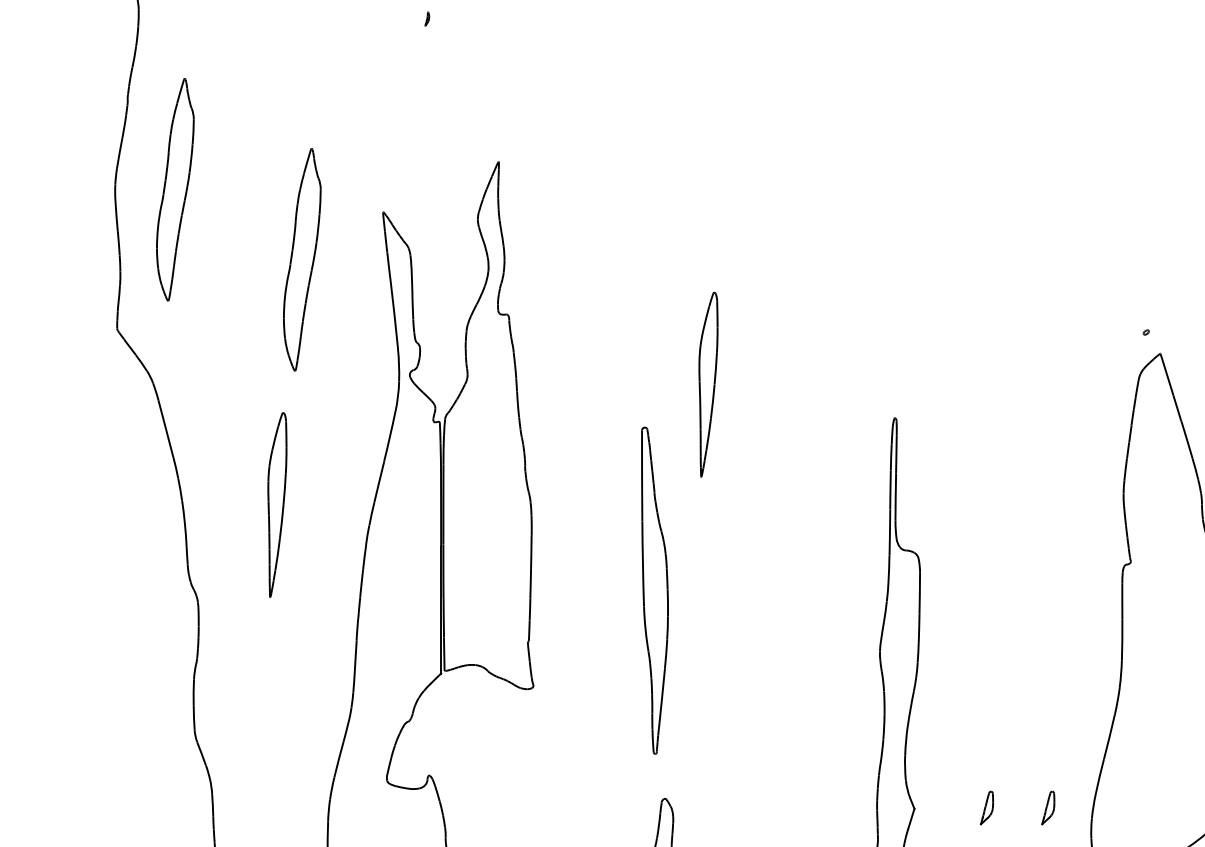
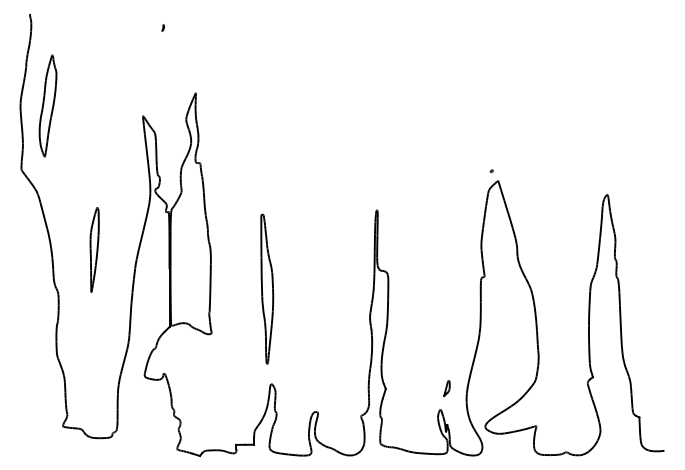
part: (301, 258) -> (105, 137), removed
part: (708, 385) -> (291, 195), removed
part: (985, 807) -> (418, 388), removed

